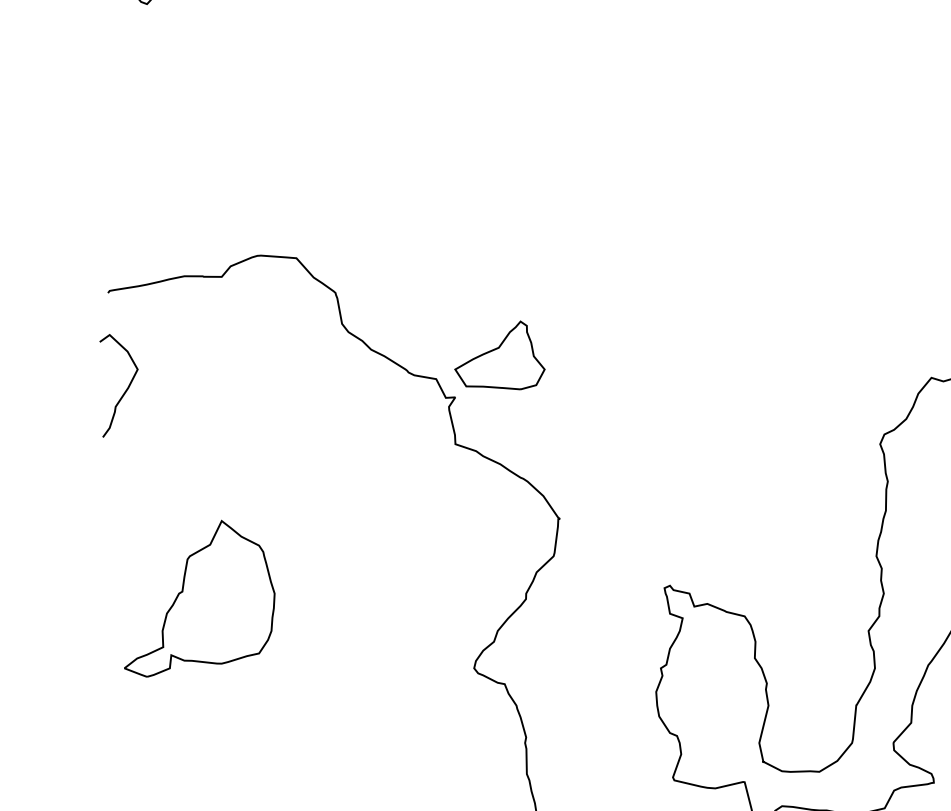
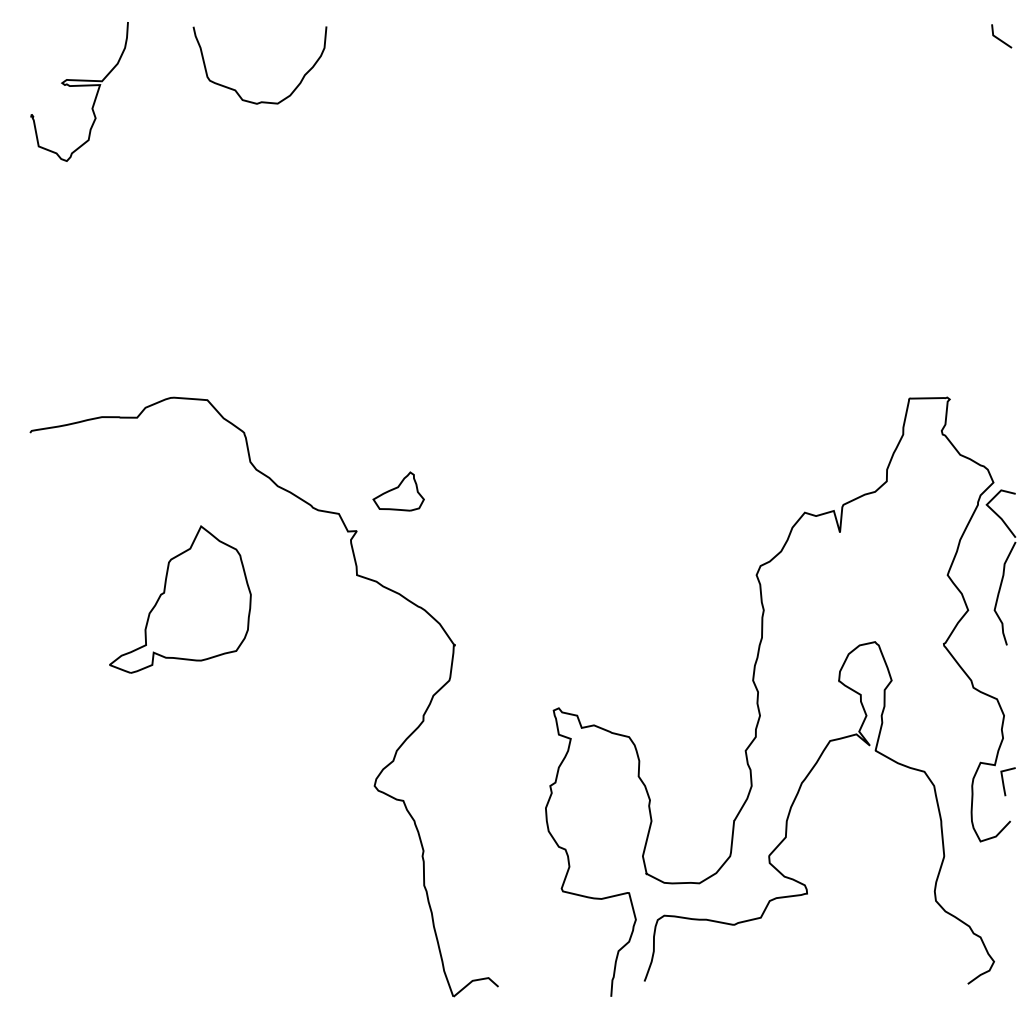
part: (499, 355) -> (398, 491), size x0.6
curve: (126, 388) -> (47, 522), removed
part: (199, 598) -> (180, 599), moved

